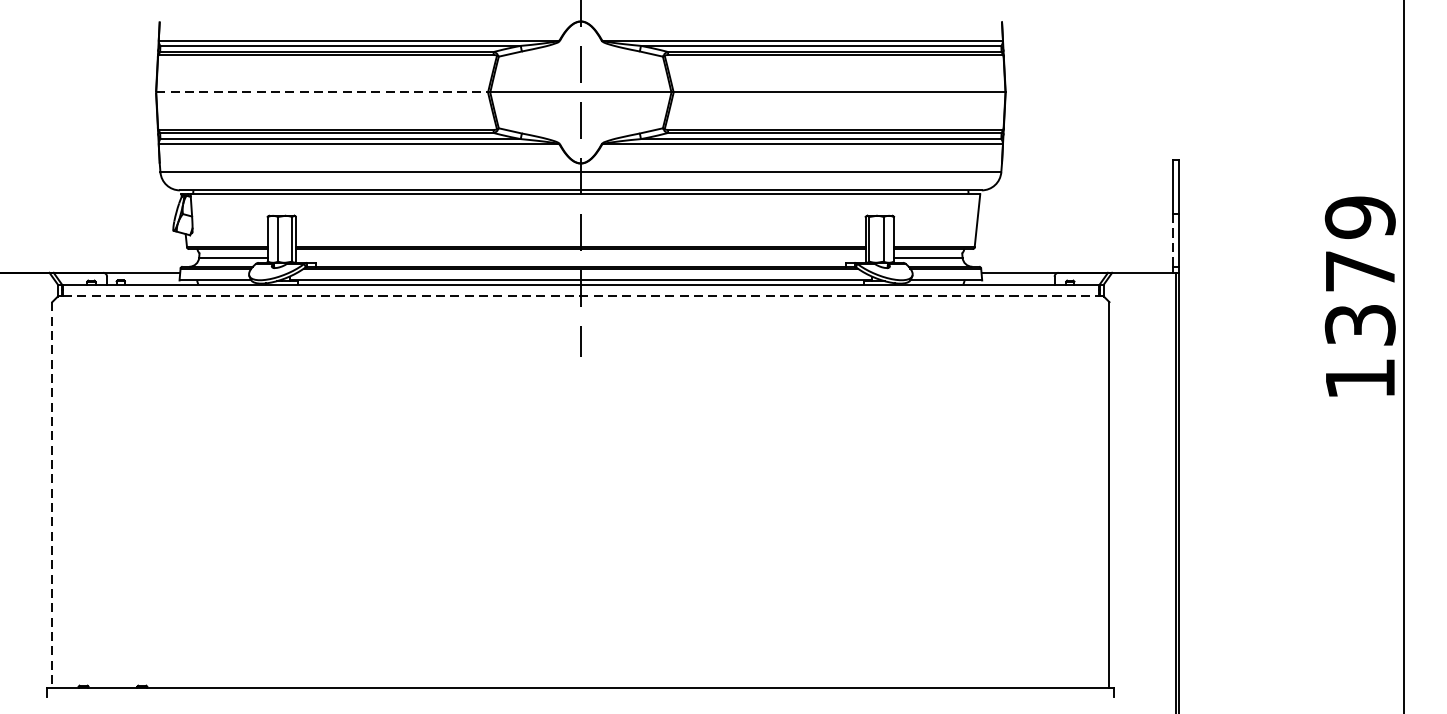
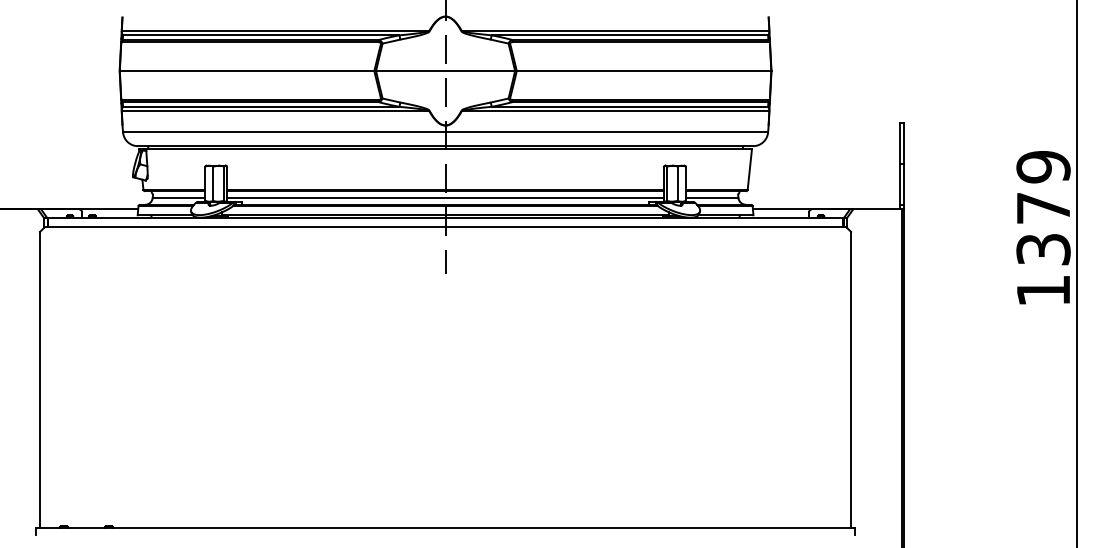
line: (322, 93) -> (247, 71), dashed -> solid
line: (1172, 241) -> (899, 185), dashed -> solid
line: (580, 257) -> (445, 197), added
line: (582, 296) -> (446, 227), dashed -> solid
line: (52, 494) -> (40, 379), dashed -> solid

